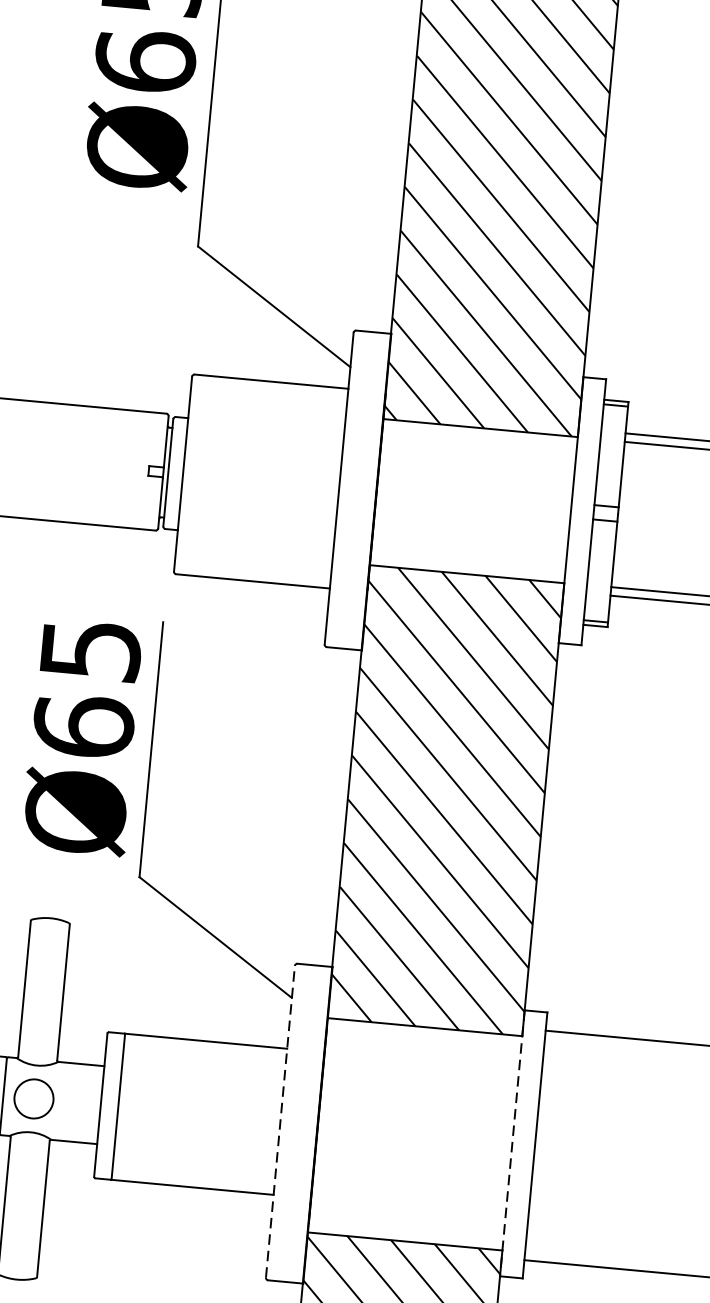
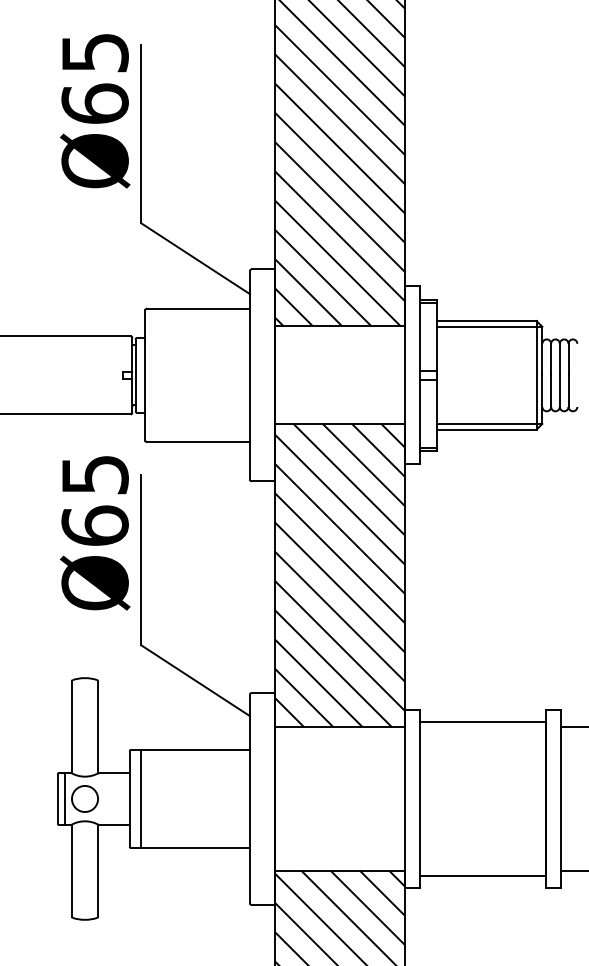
text: (83, 737) -> (95, 533), moved
line: (279, 1121) -> (249, 798), dashed -> solid
line: (513, 1142) -> (405, 798), dashed -> solid

